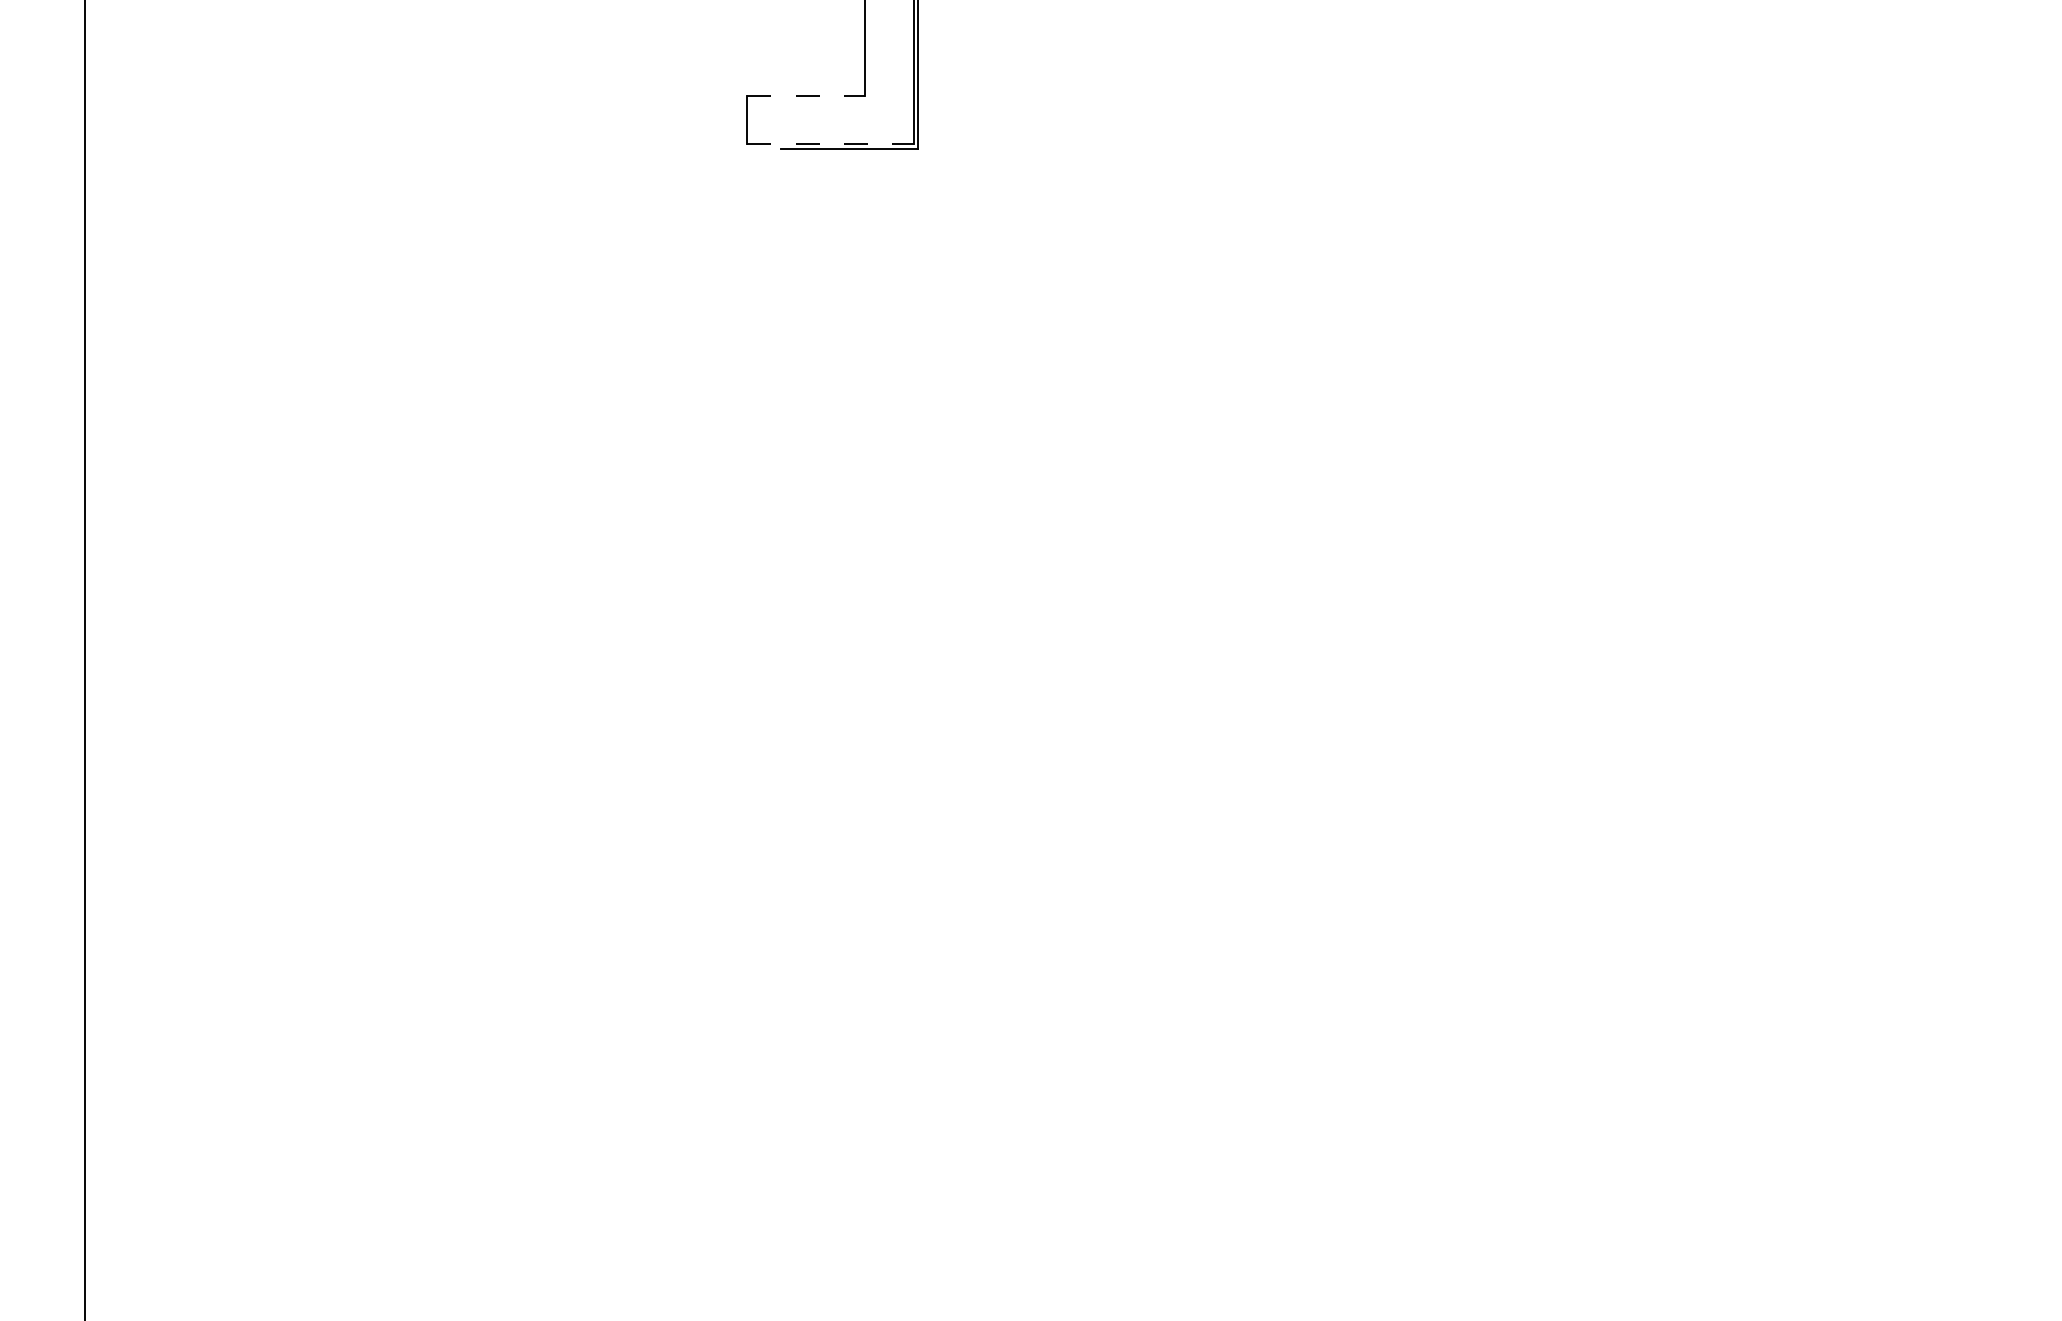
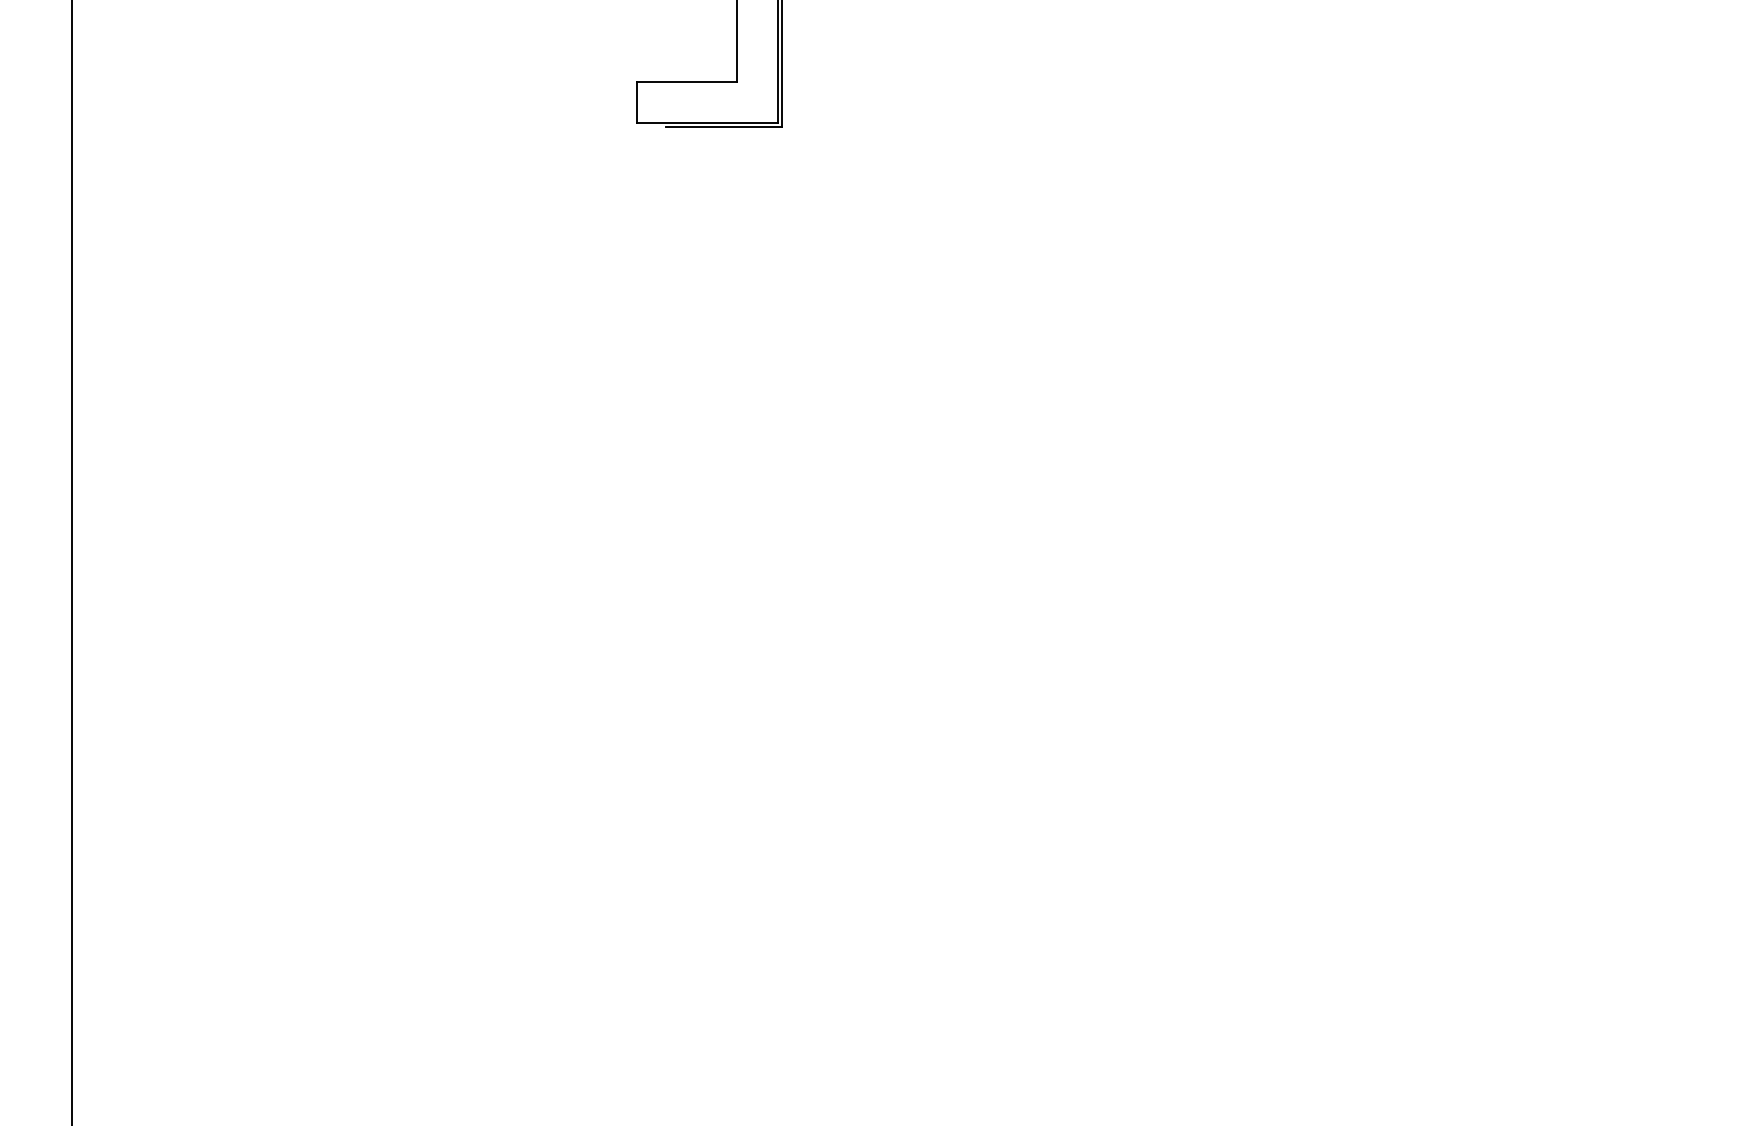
line: (806, 95) -> (687, 81), dashed -> solid
line: (830, 143) -> (707, 122), dashed -> solid

